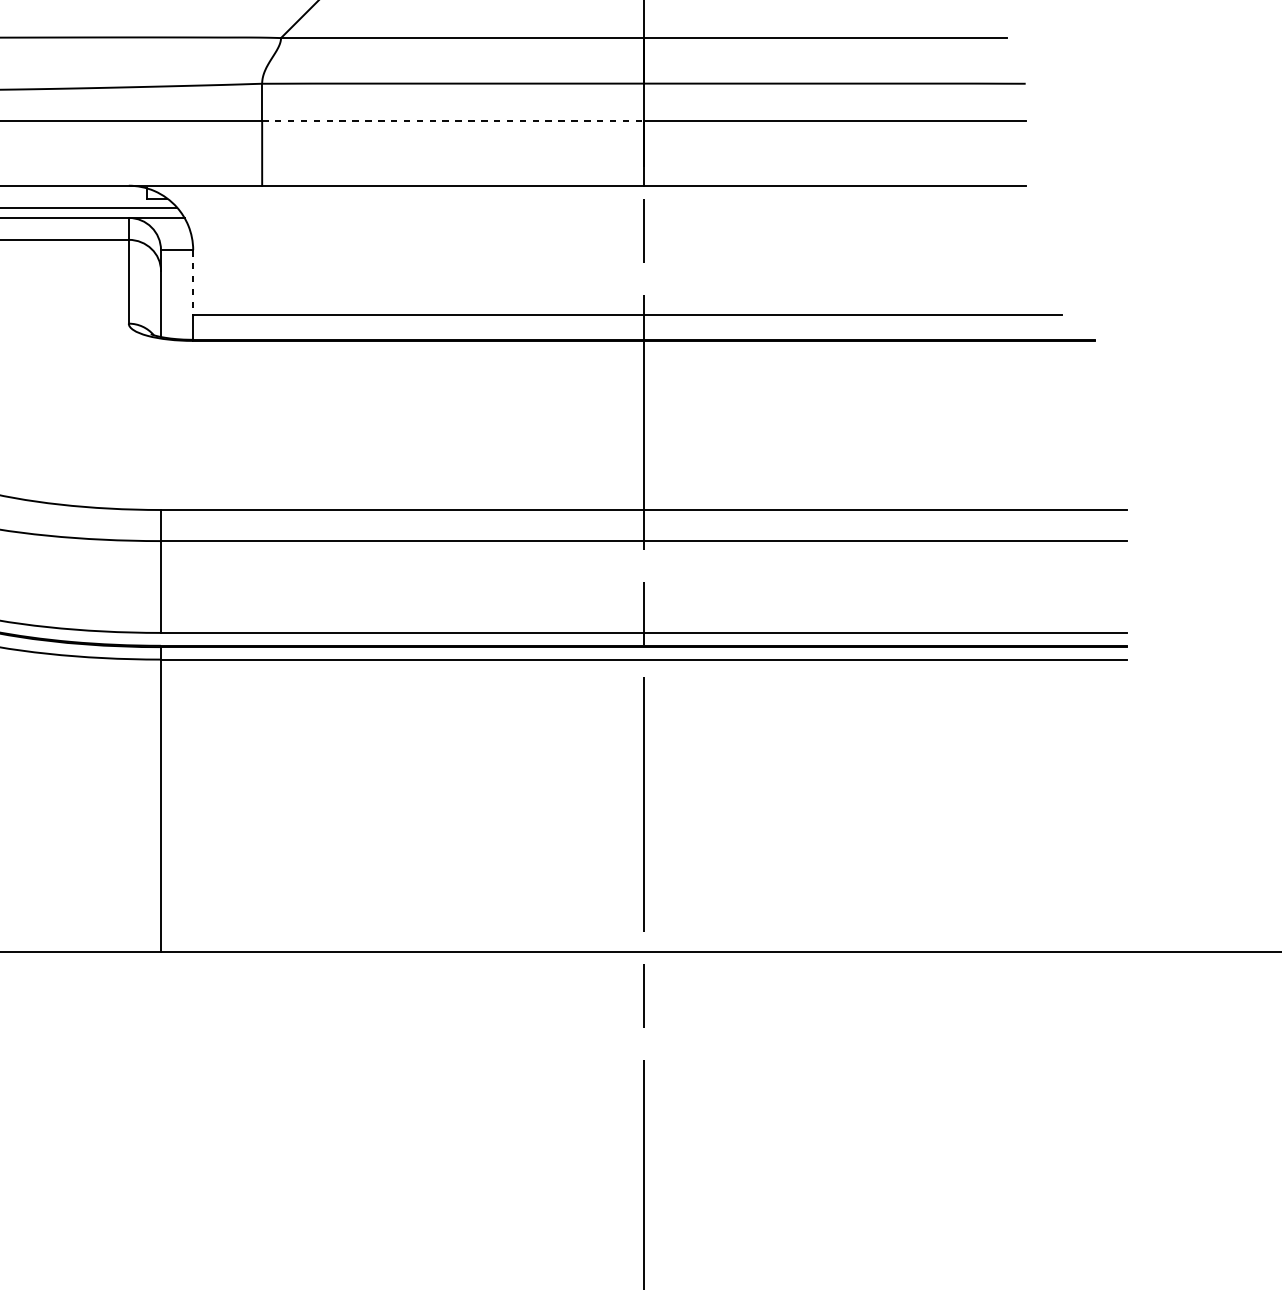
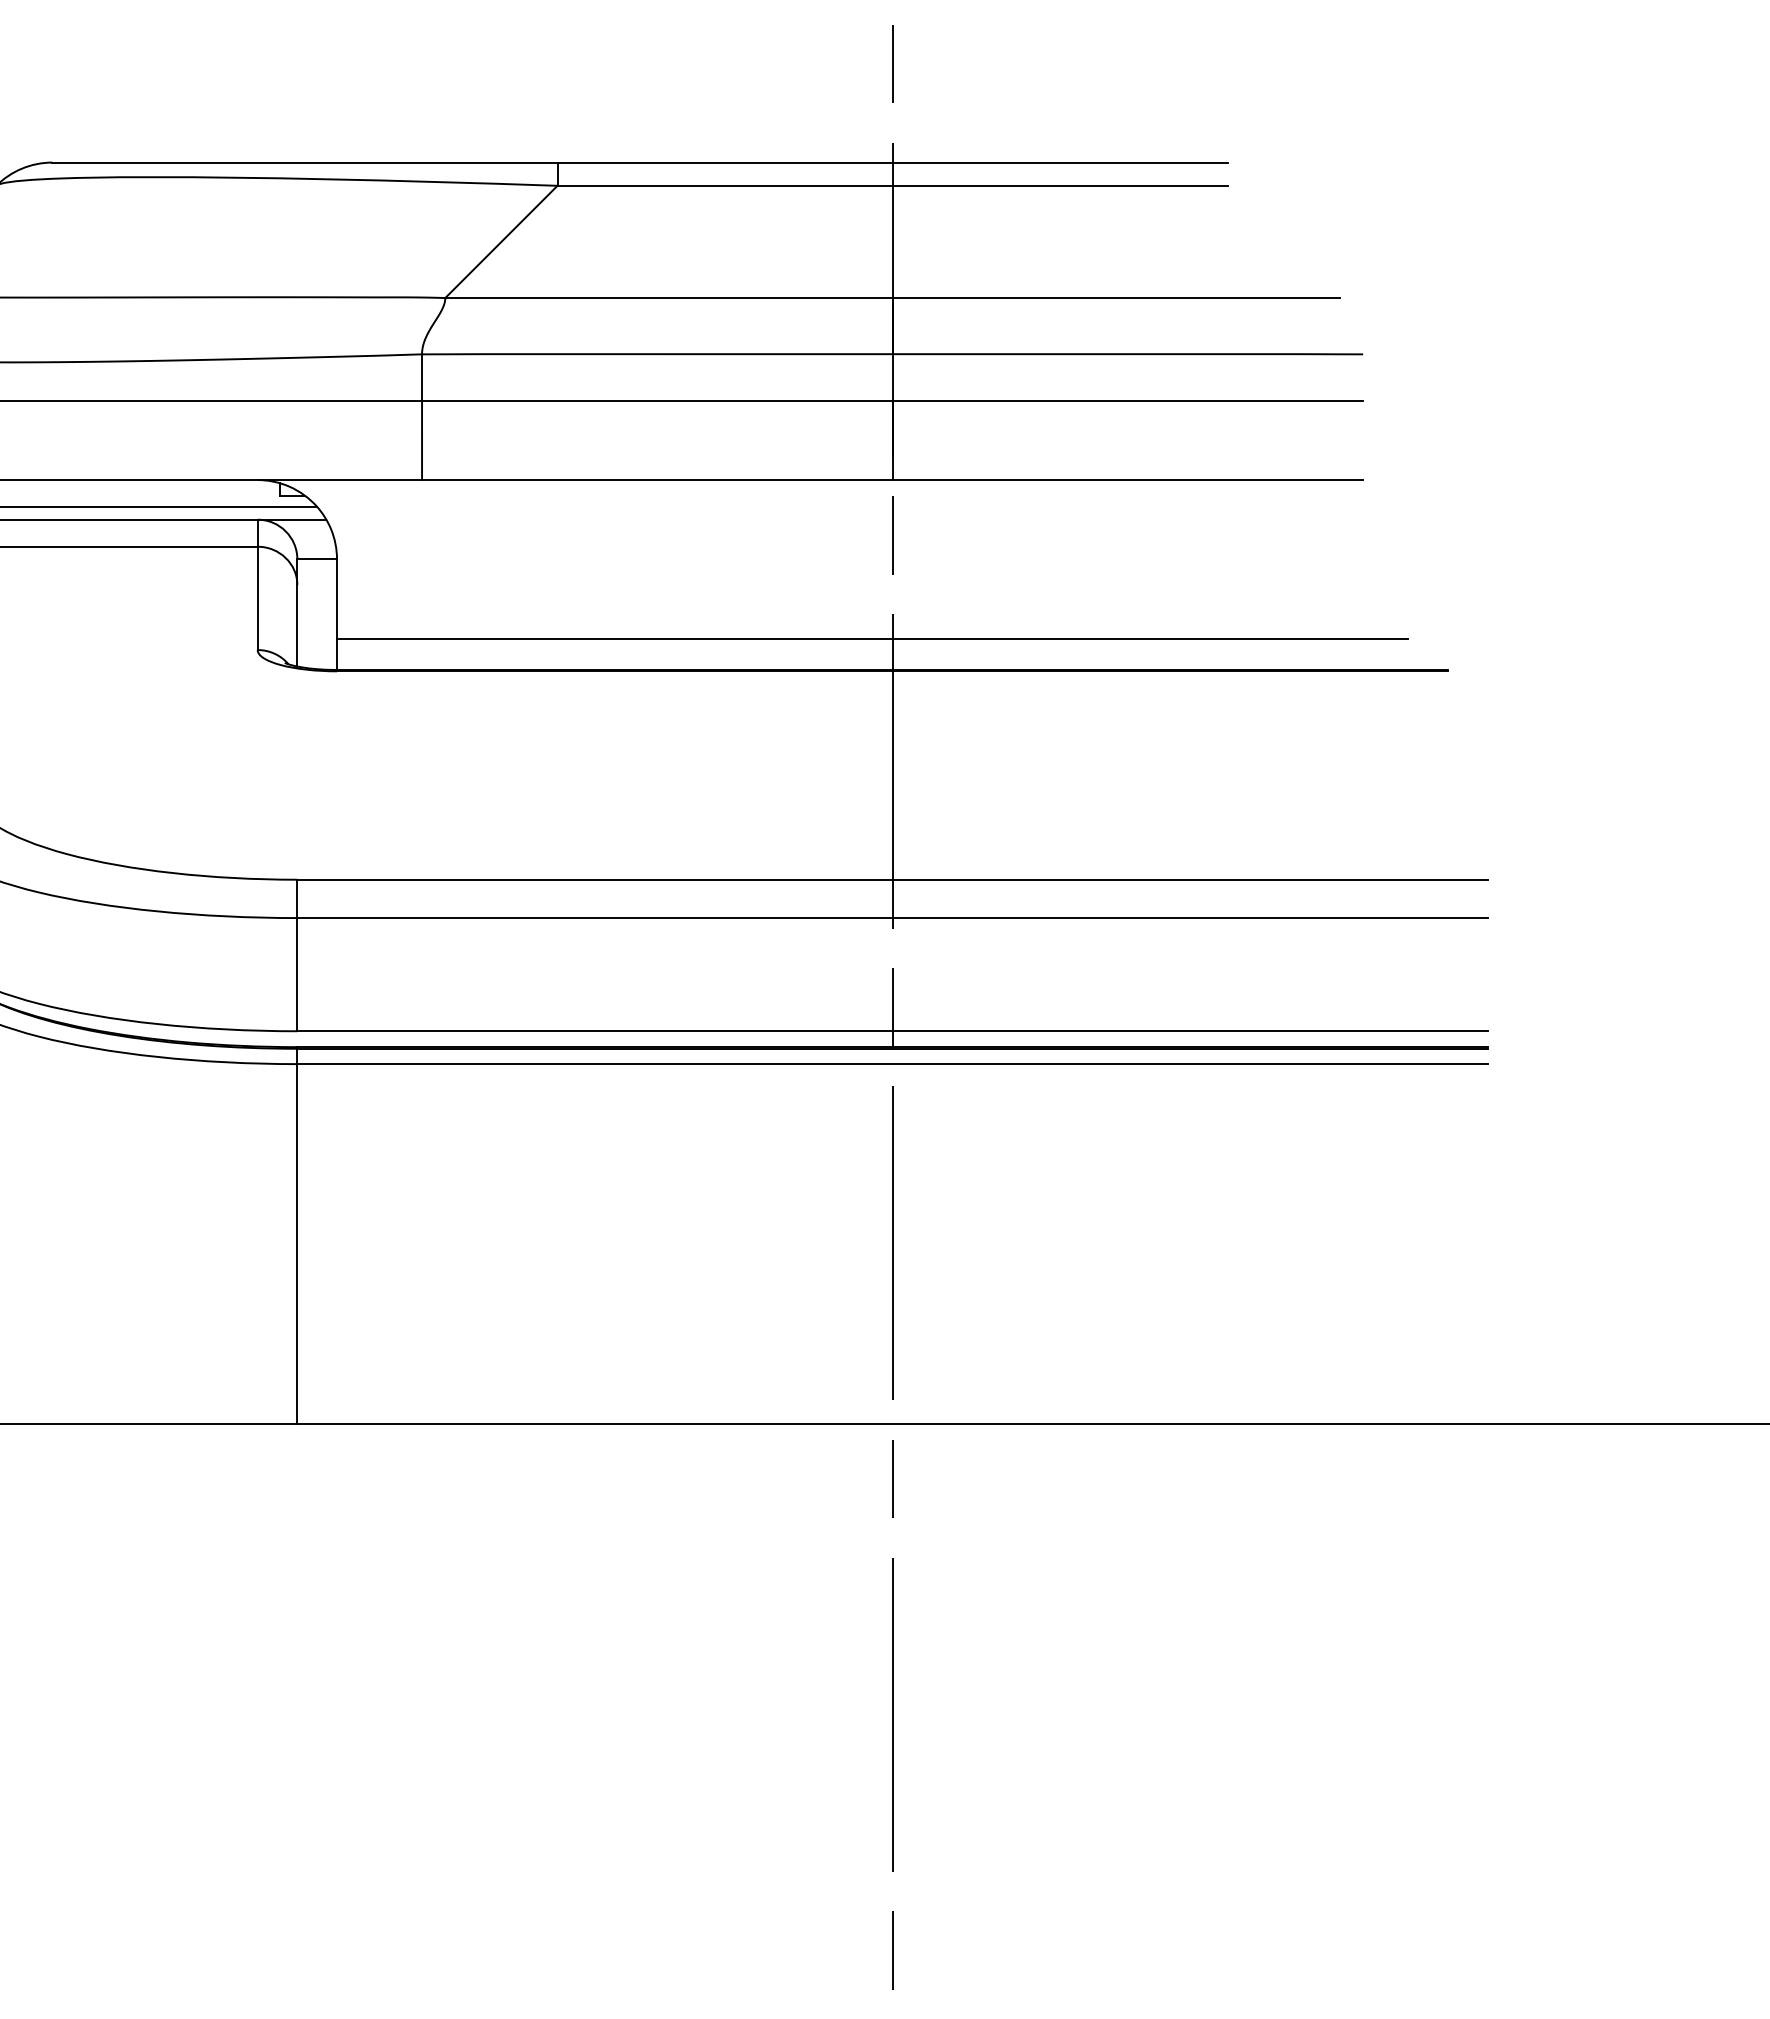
line: (453, 121) -> (657, 400), dashed -> solid
line: (193, 282) -> (337, 599), dashed -> solid

